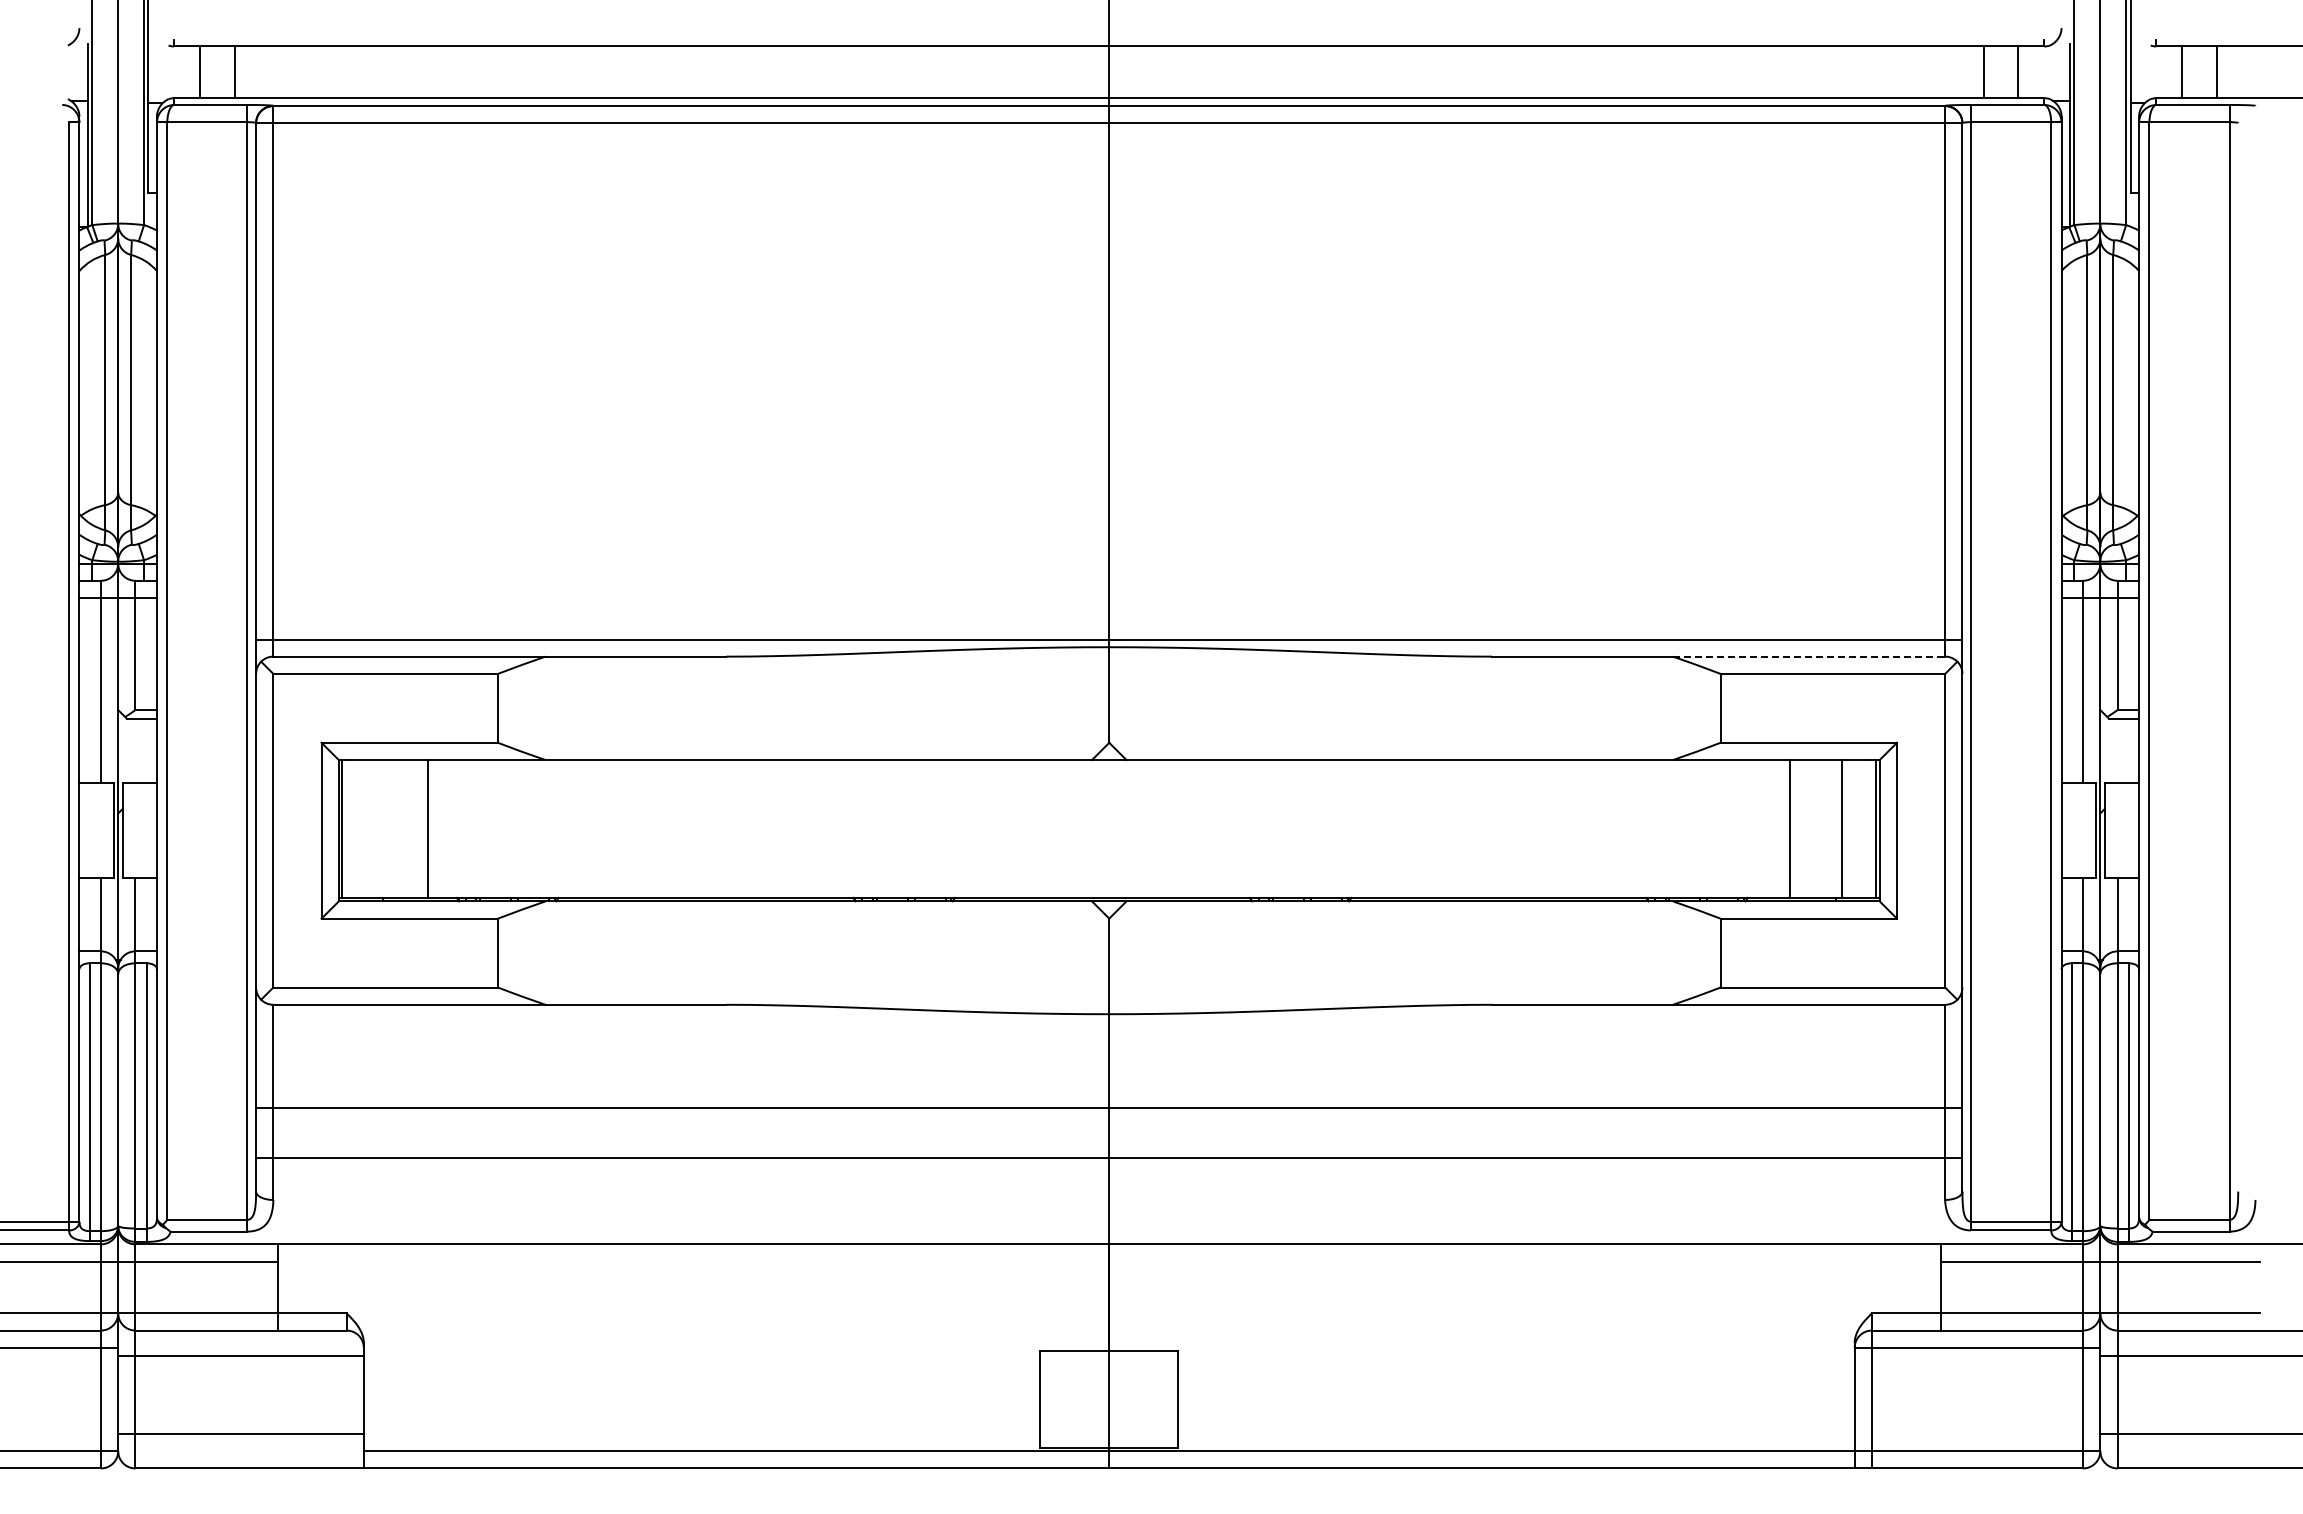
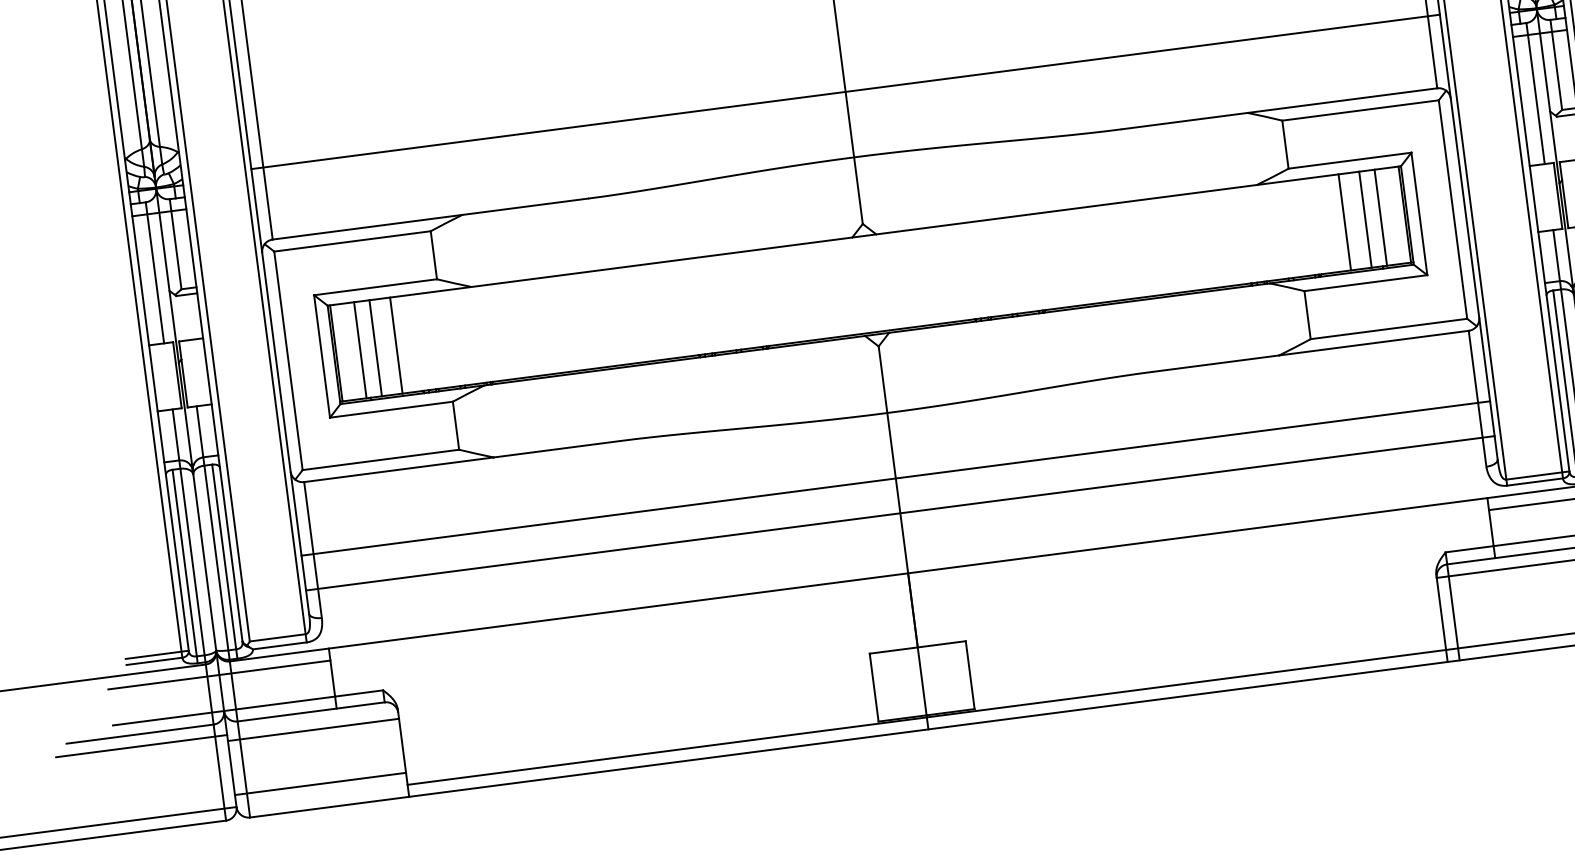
line: (1109, 640) -> (845, 92), moved
line: (1809, 656) -> (1342, 100), dashed -> solid
line: (376, 828) -> (360, 349), added
line: (398, 828) -> (375, 347), added
line: (1819, 828) -> (1365, 219), added

